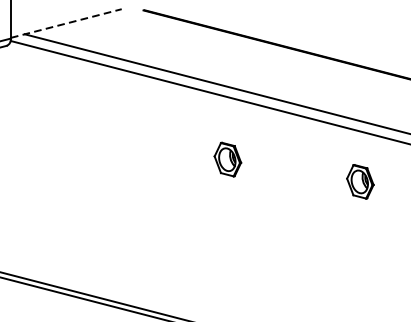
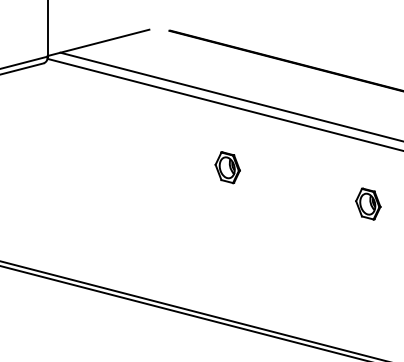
line: (67, 23) -> (99, 42), dashed -> solid
part: (227, 159) -> (227, 167), moved
part: (360, 181) -> (368, 203), moved

